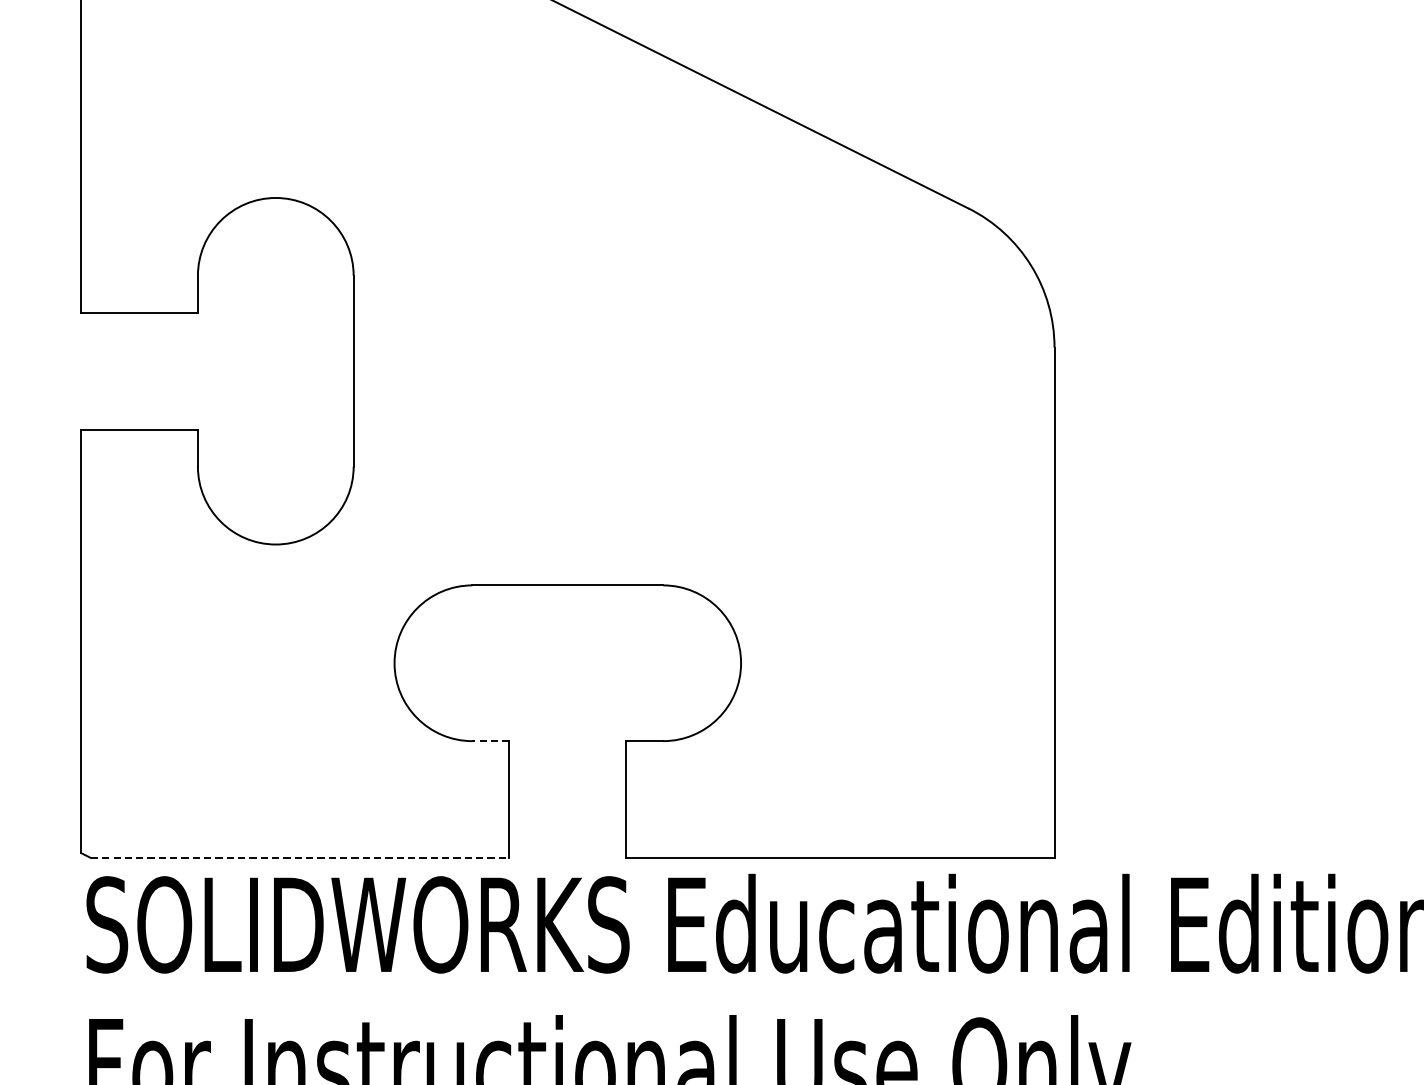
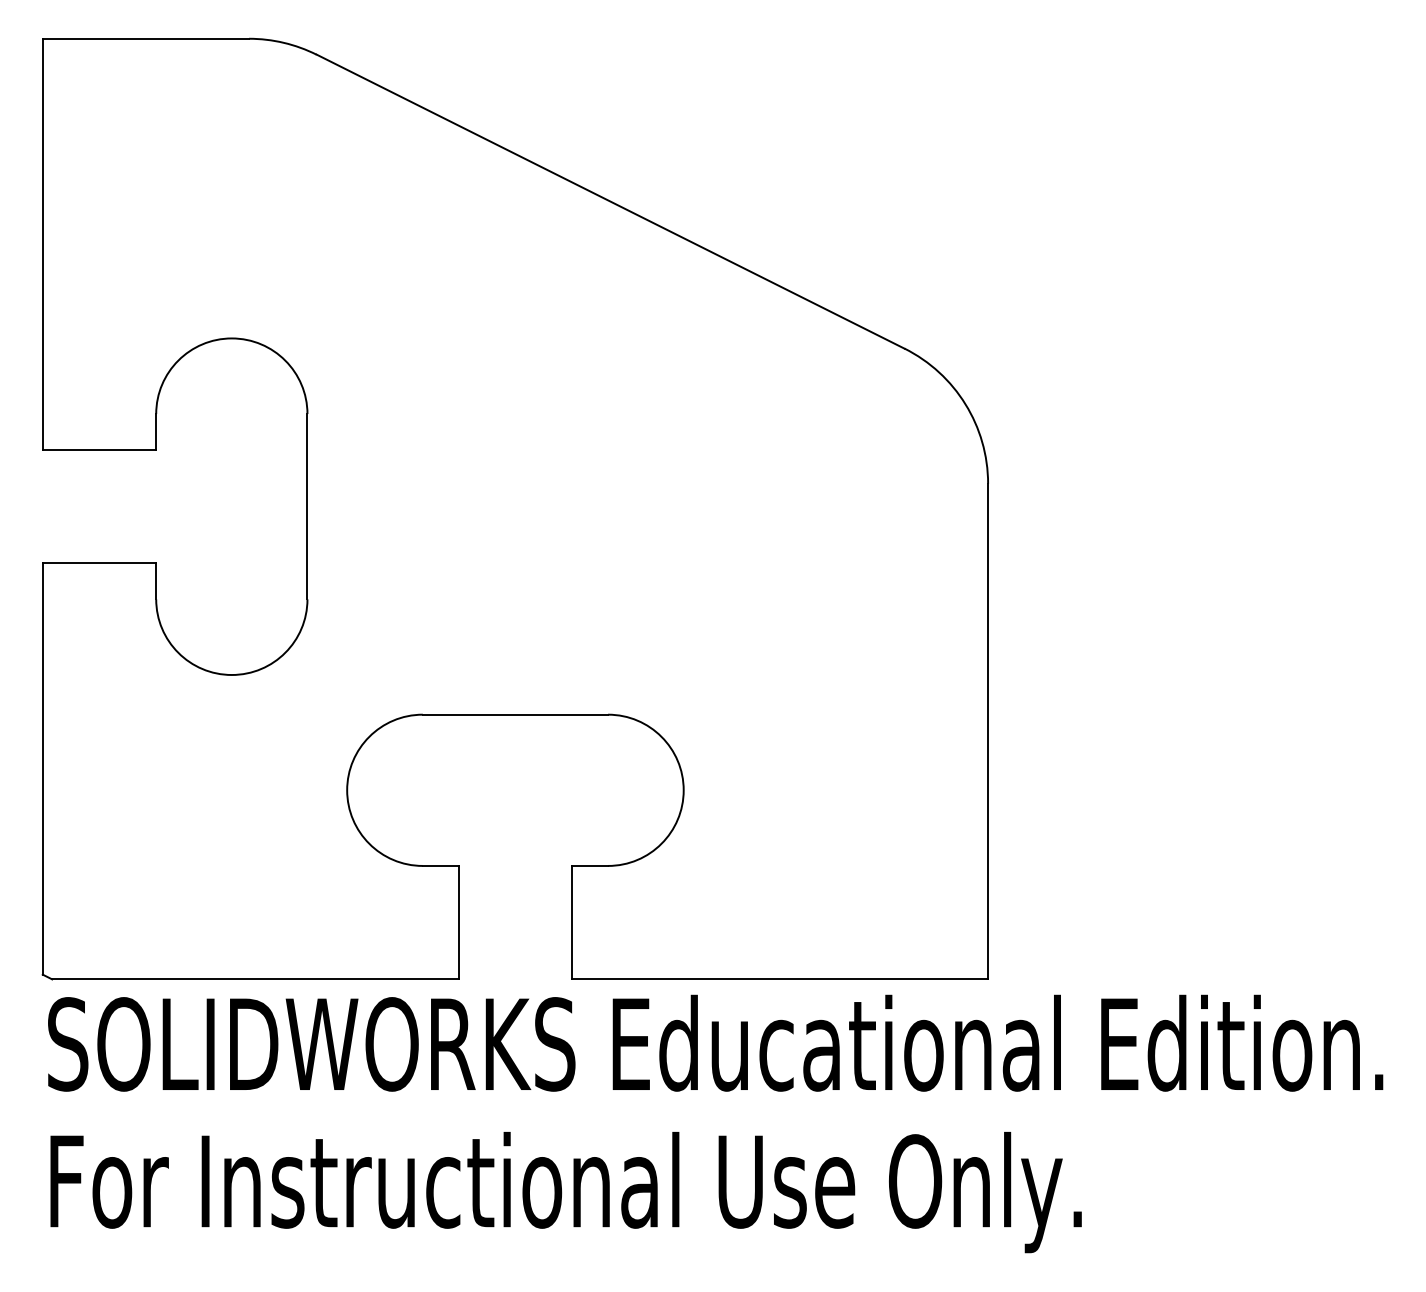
line: (490, 740) -> (440, 865), dashed -> solid
line: (300, 858) -> (255, 979), dashed -> solid

